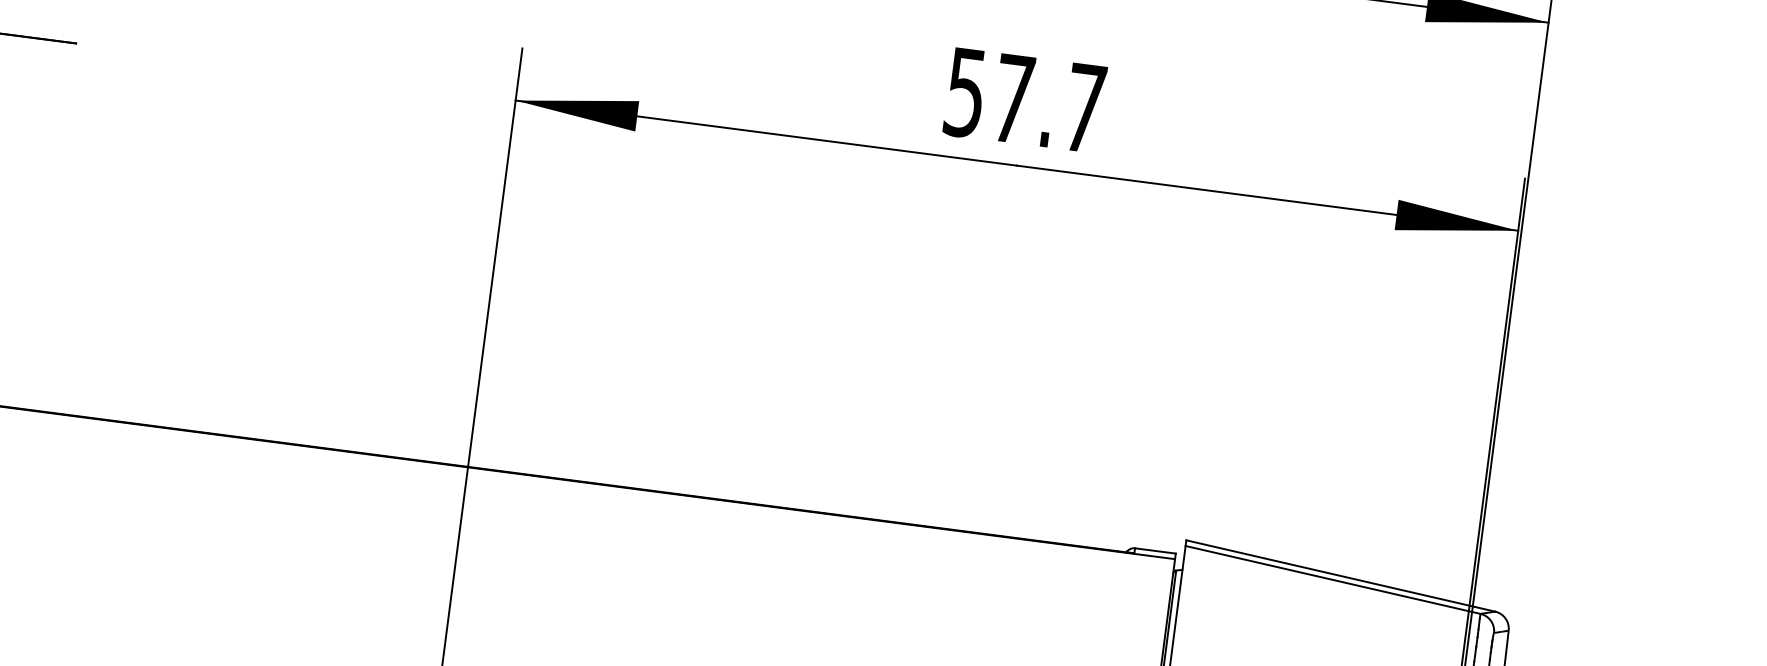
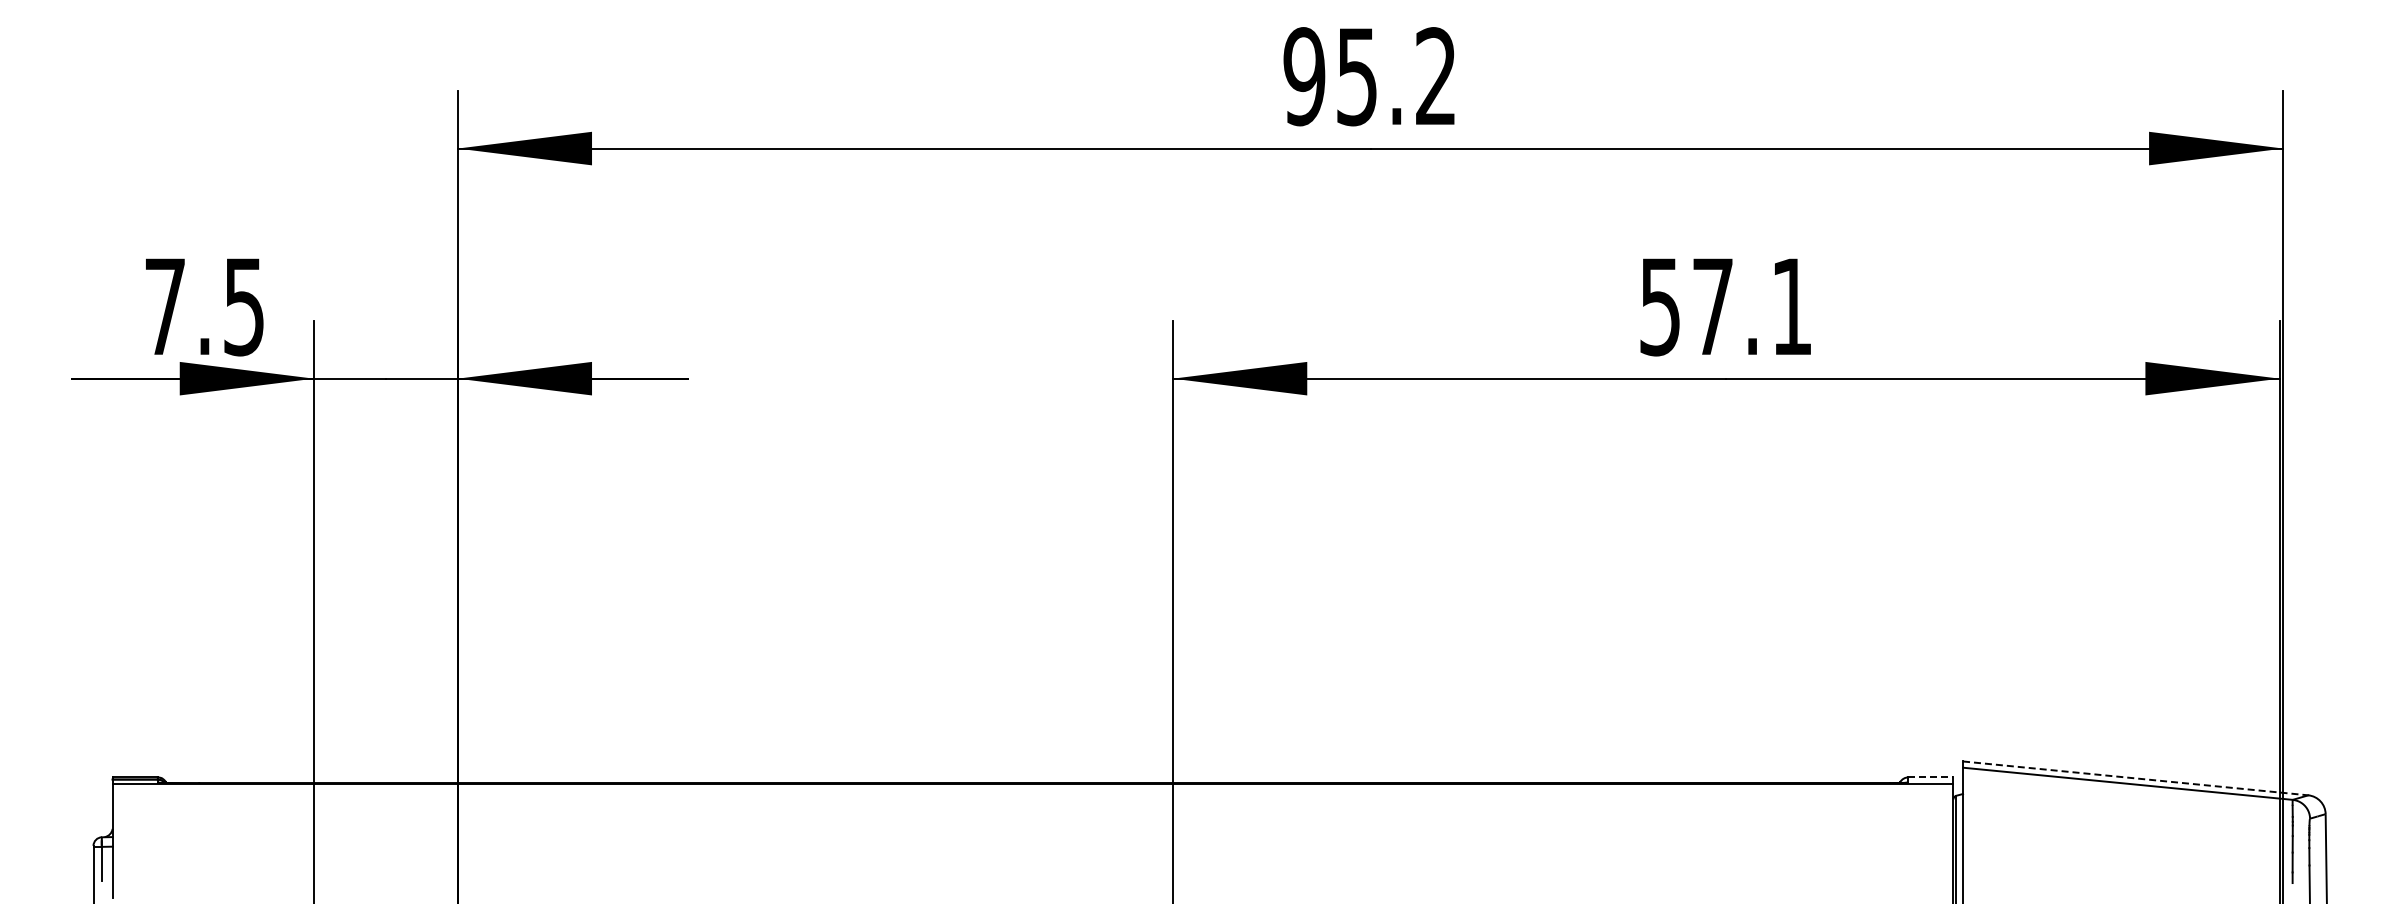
text: (1084, 107) -> (1791, 306), 57.7 -> 57.1
line: (1155, 551) -> (1931, 777), solid -> dashed
line: (1341, 576) -> (2136, 778), solid -> dashed

